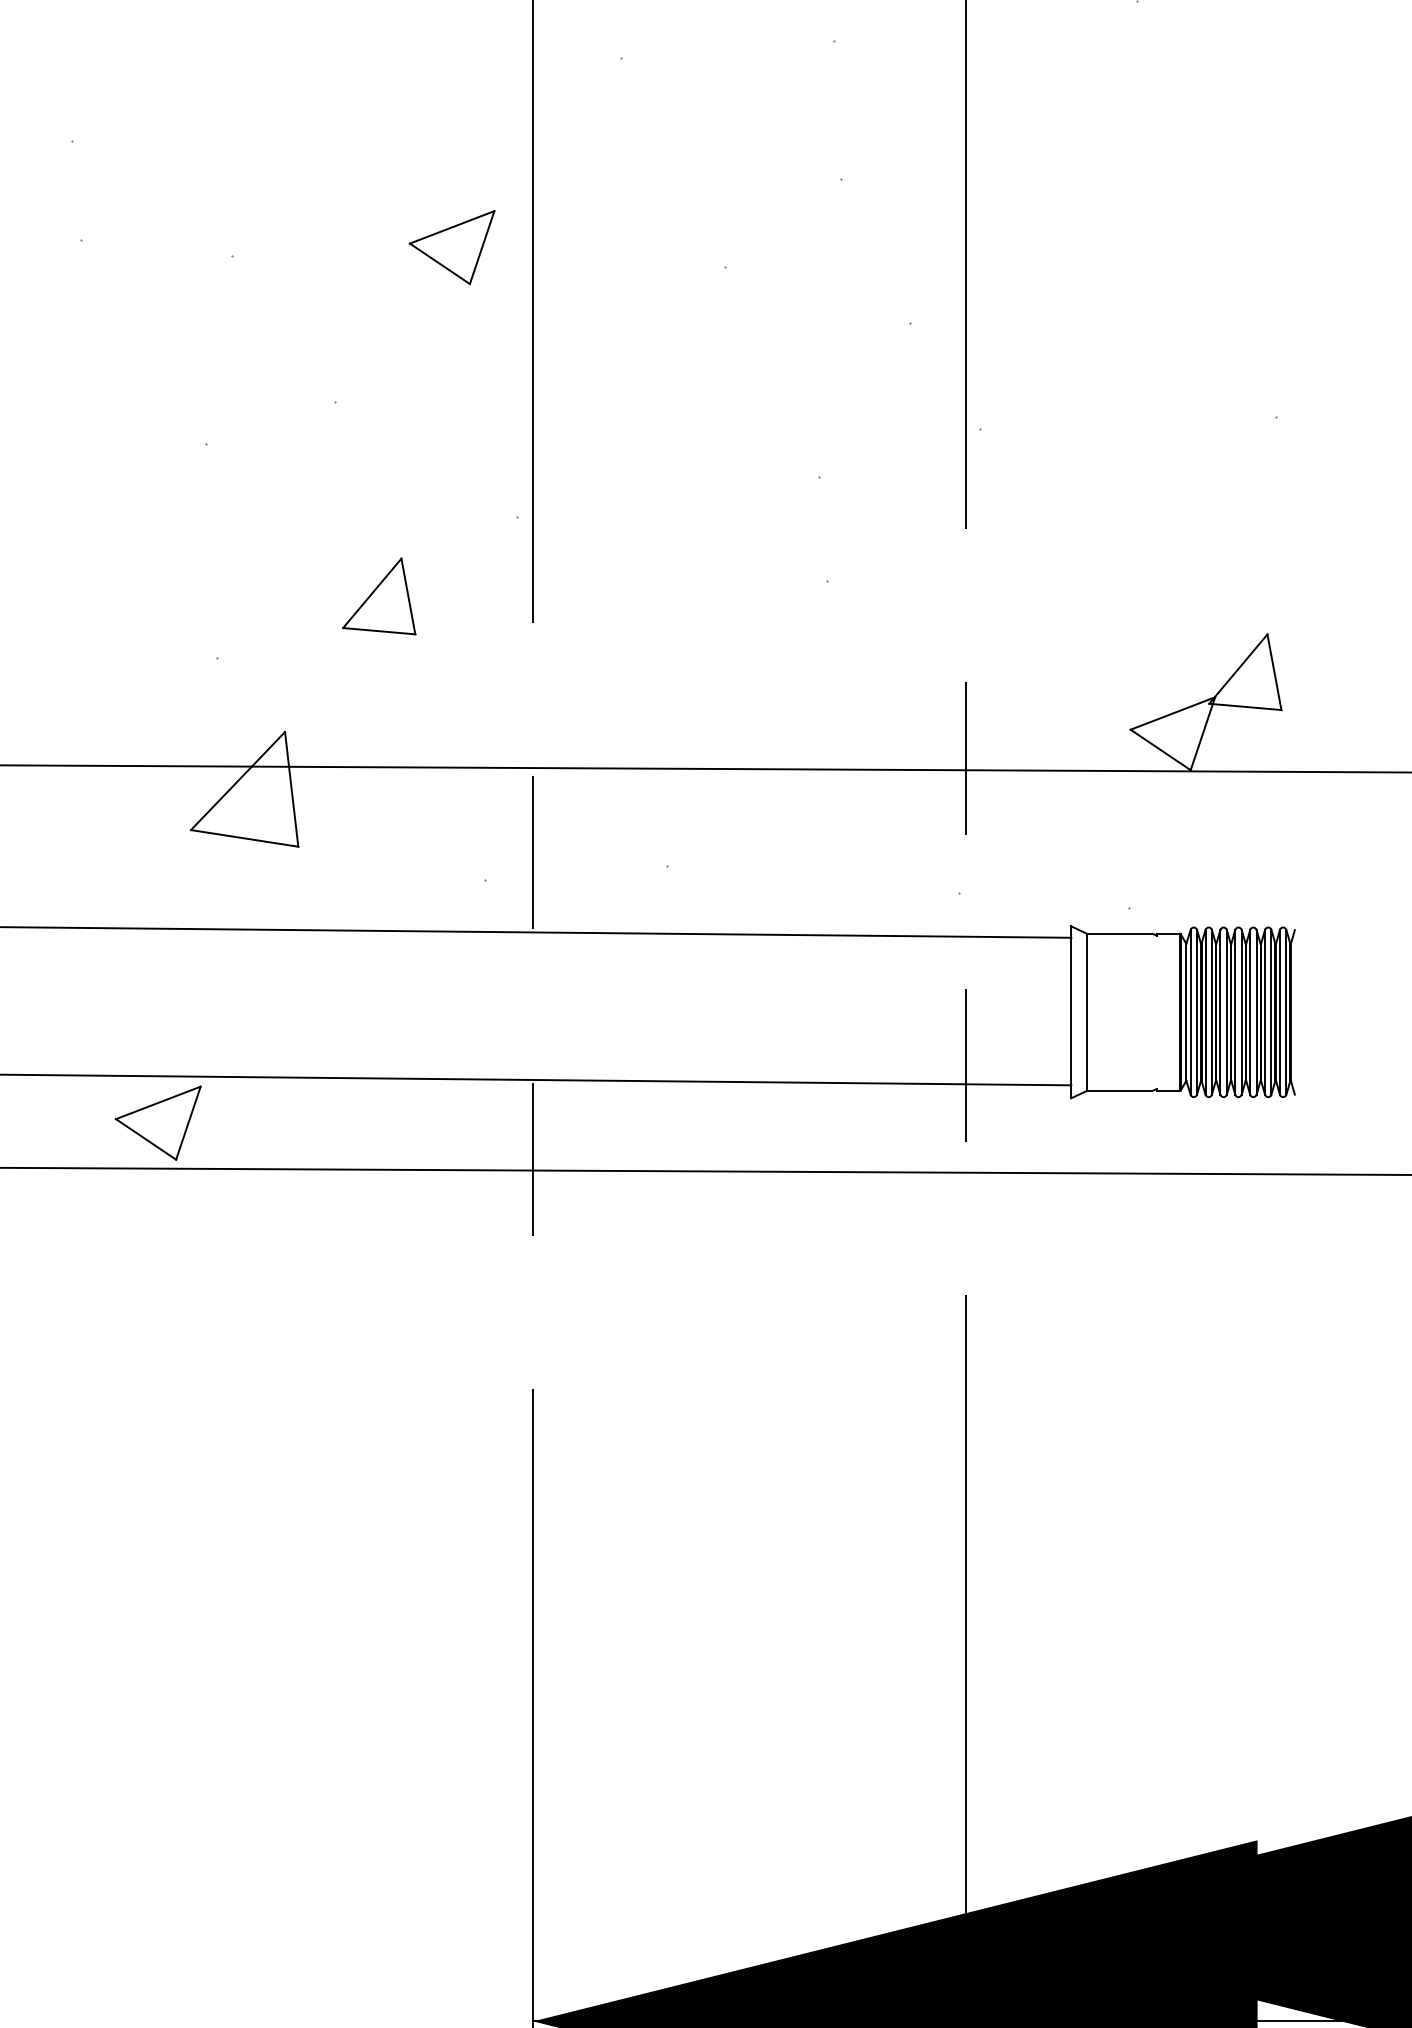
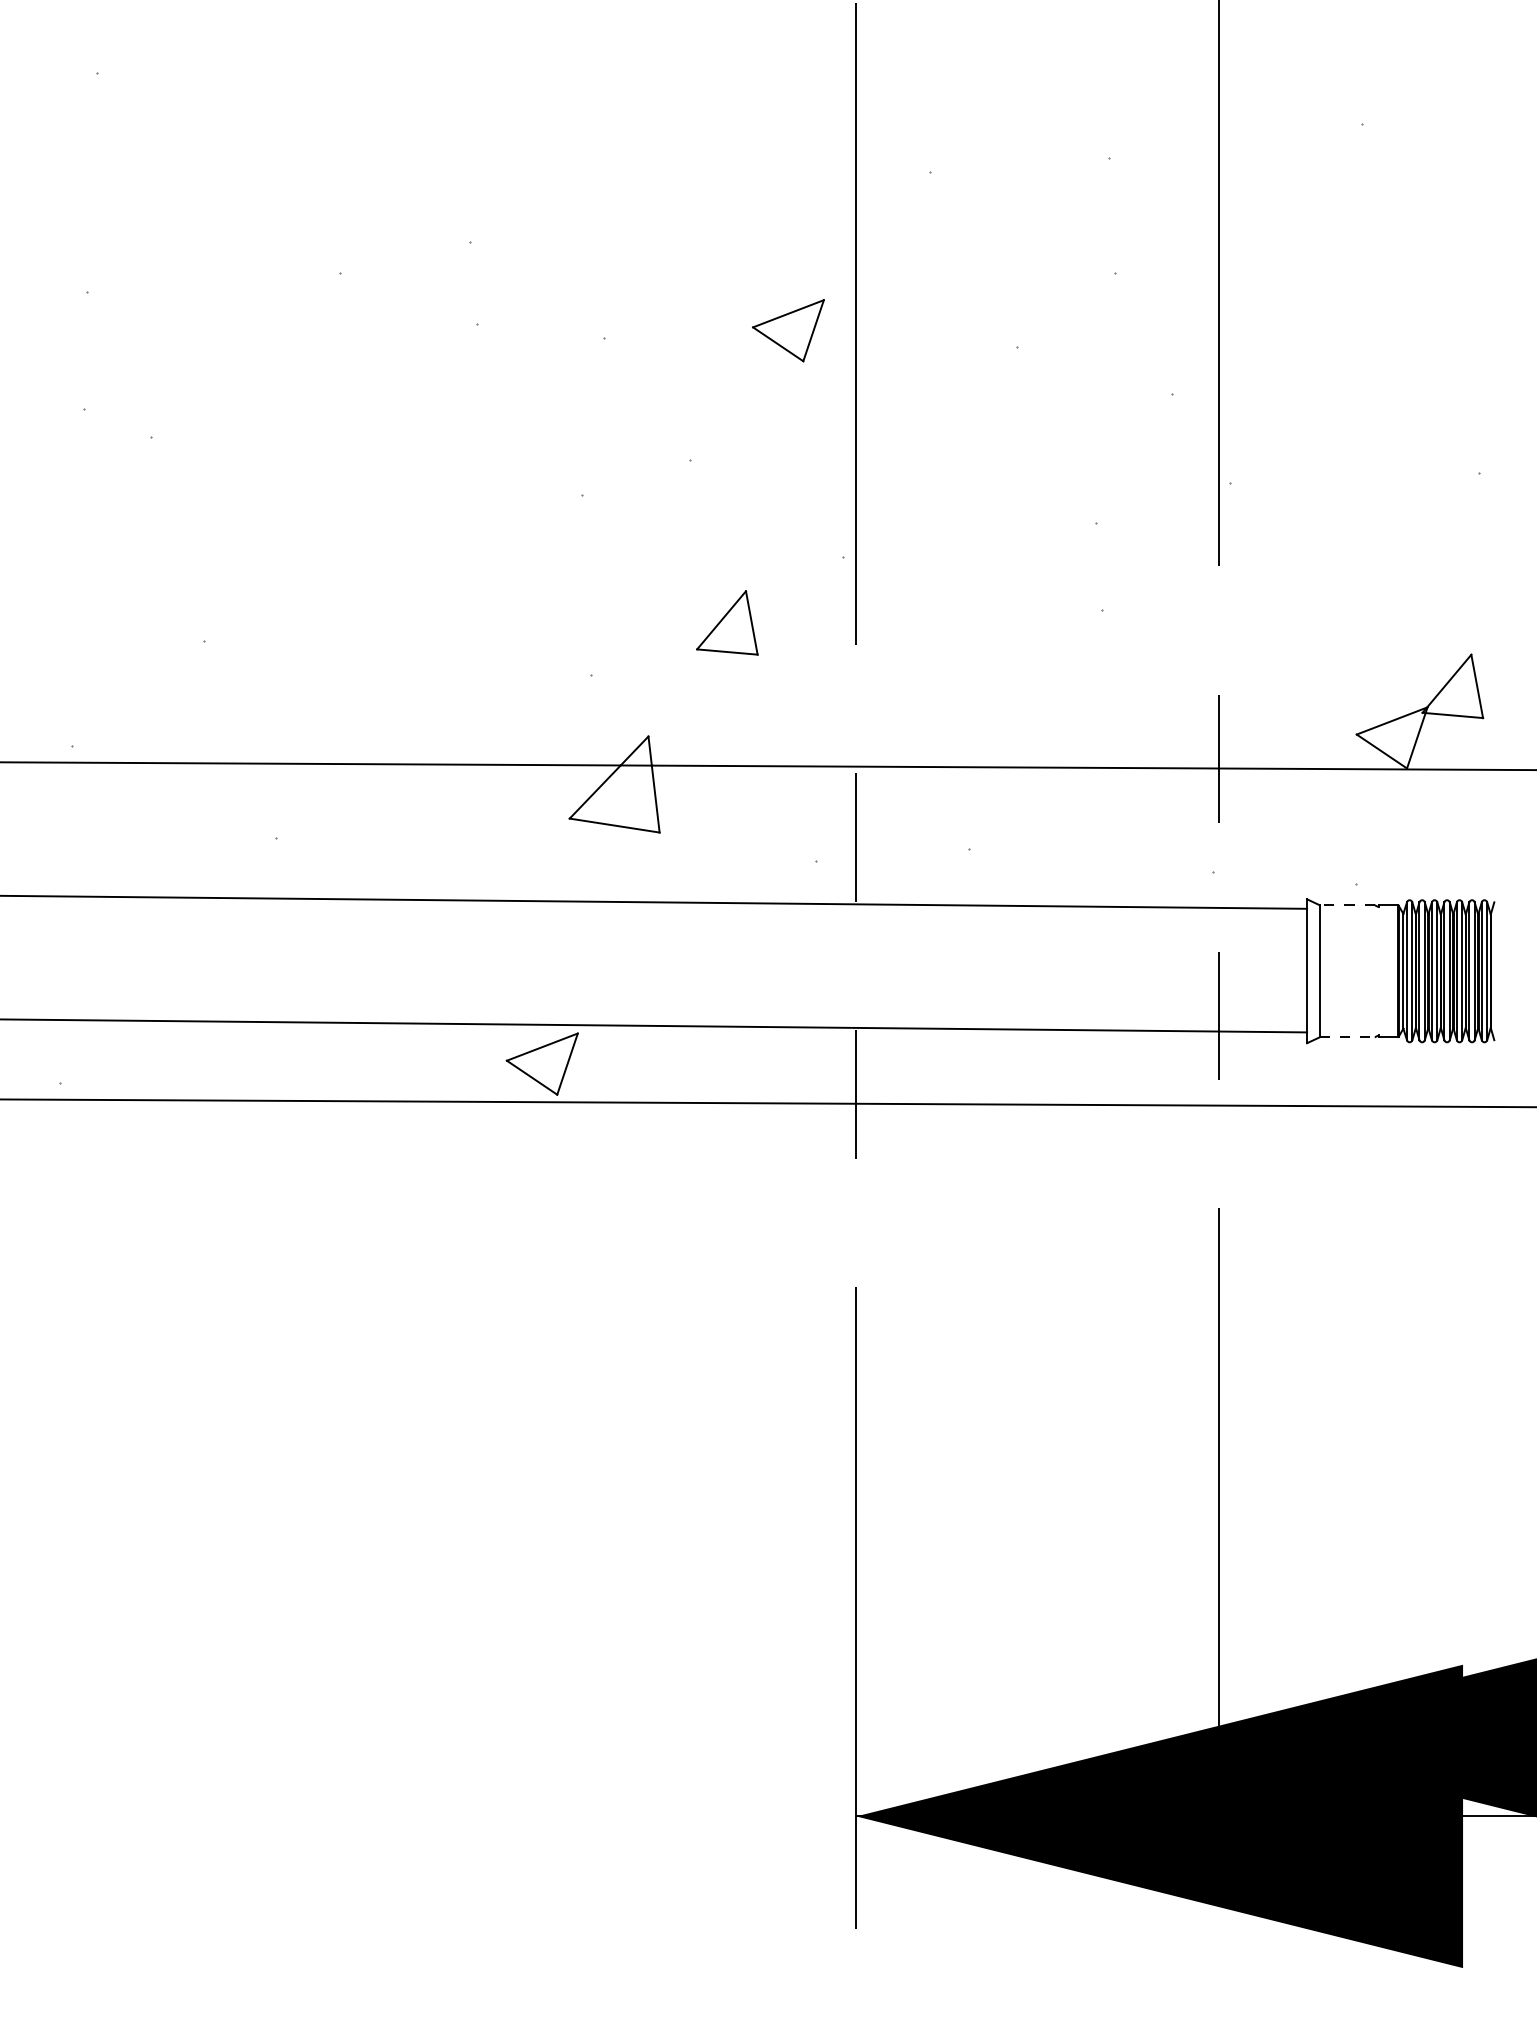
line: (1118, 933) -> (1346, 905), solid -> dashed
line: (1119, 1091) -> (1347, 1037), solid -> dashed

